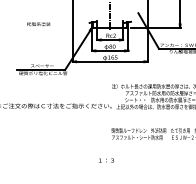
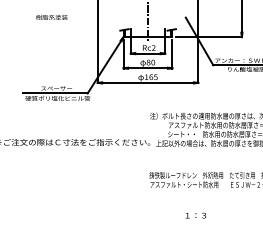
text: (38, 24) -> (51, 17), moved
text: (106, 160) -> (195, 215), moved

